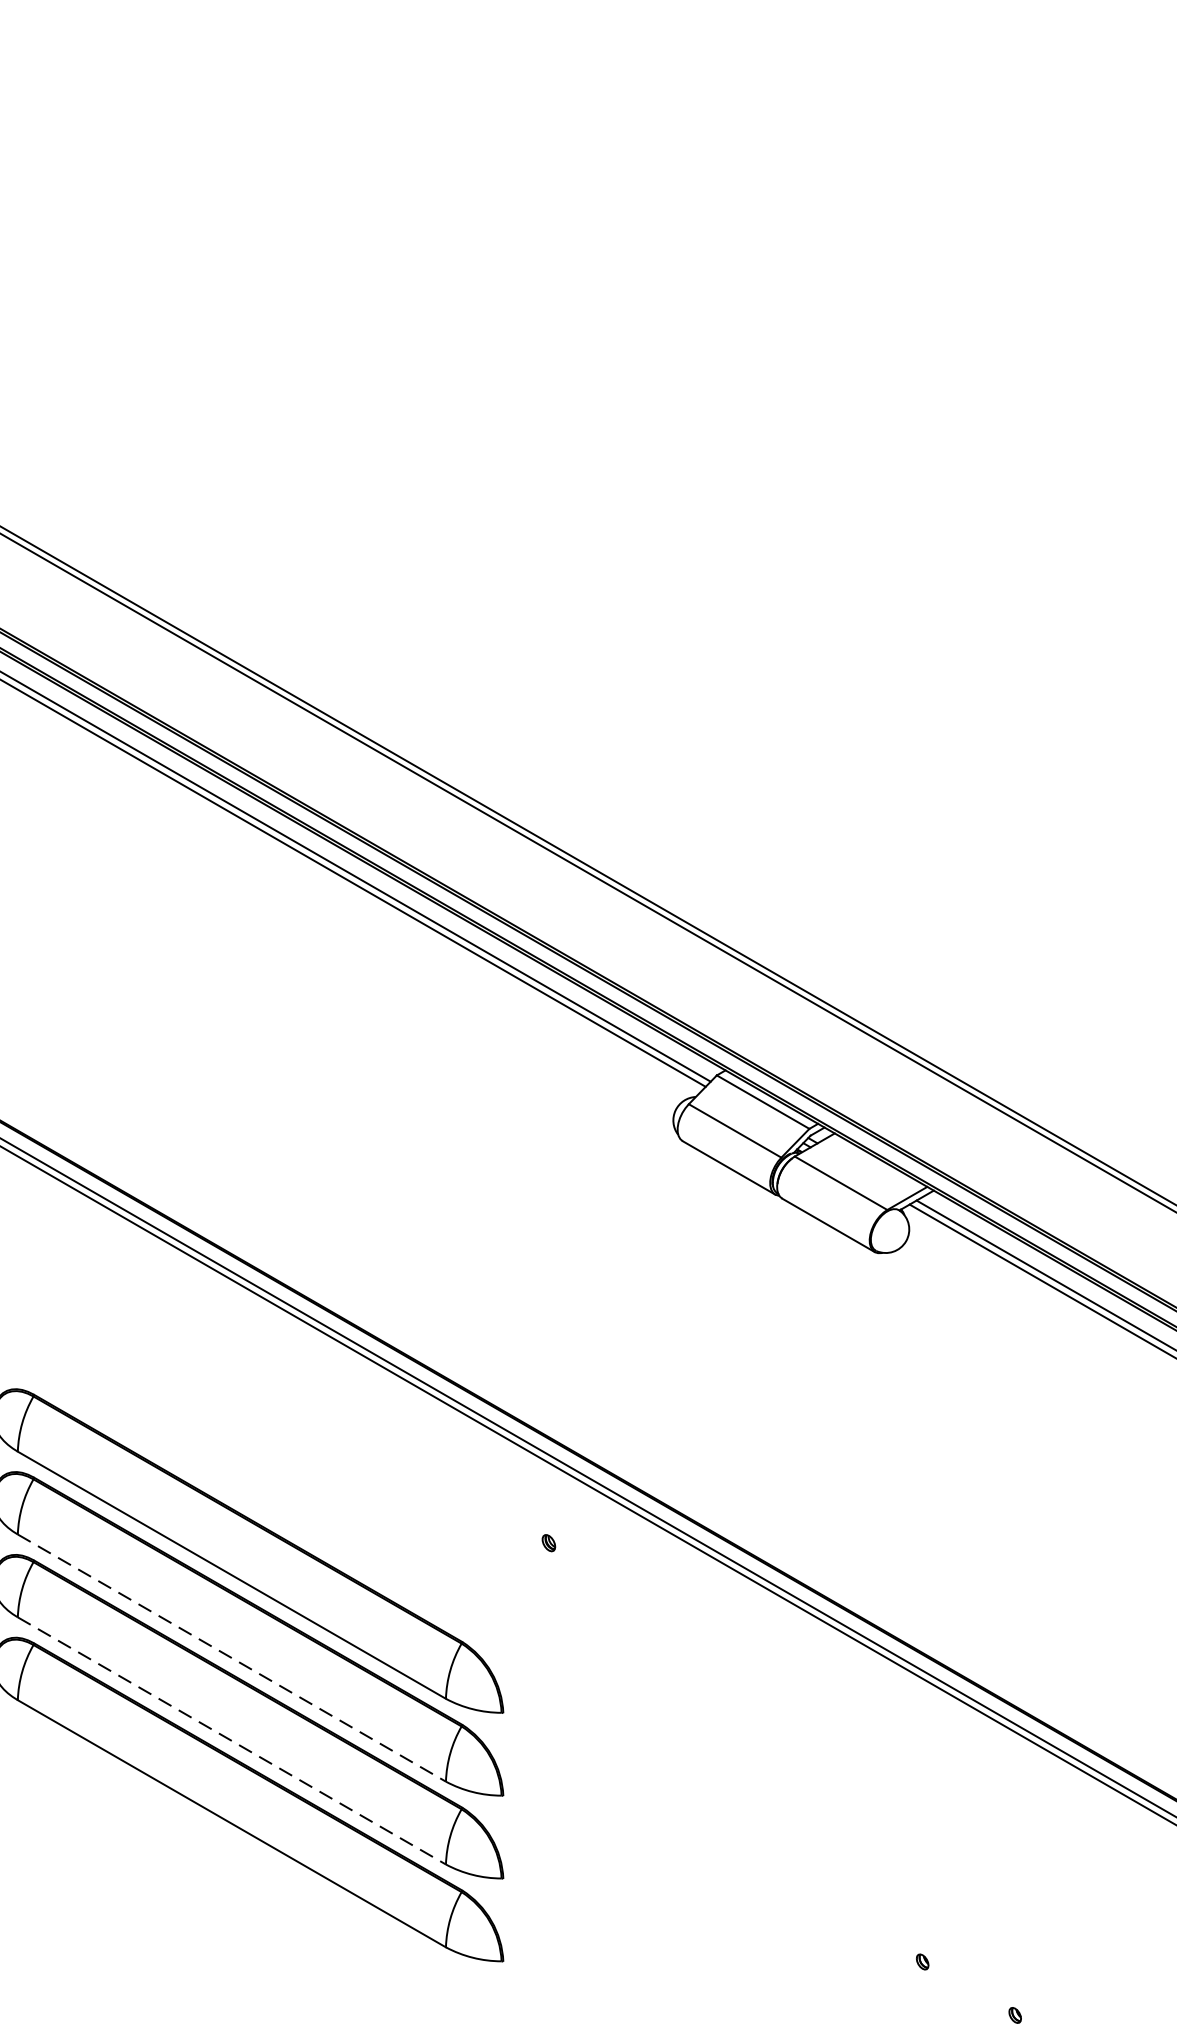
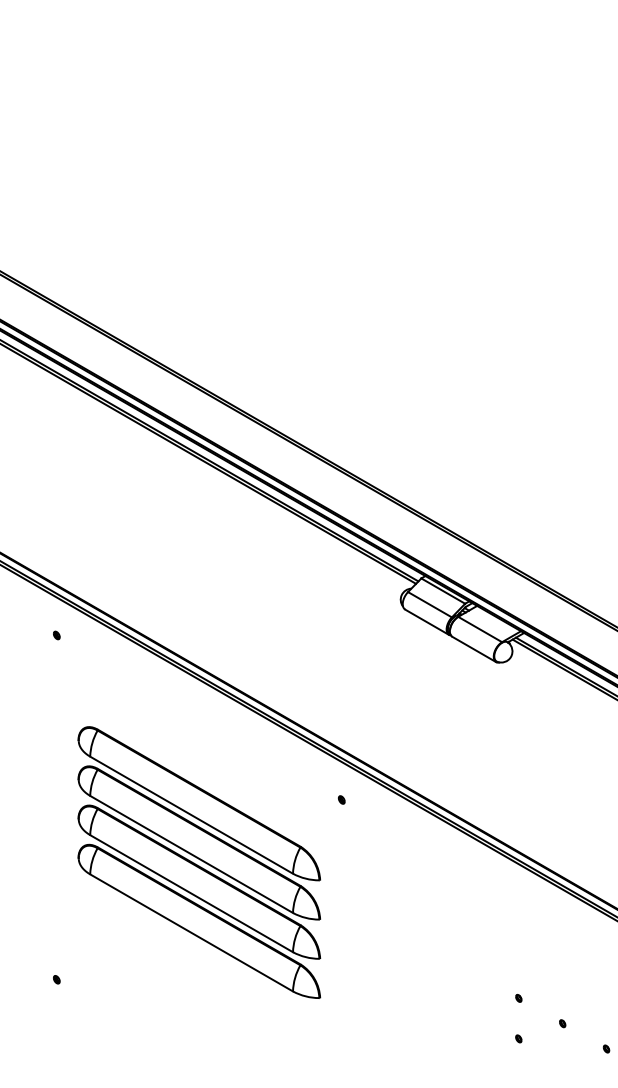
line: (233, 1658) -> (192, 854), dashed -> solid
line: (233, 1740) -> (192, 893), dashed -> solid

